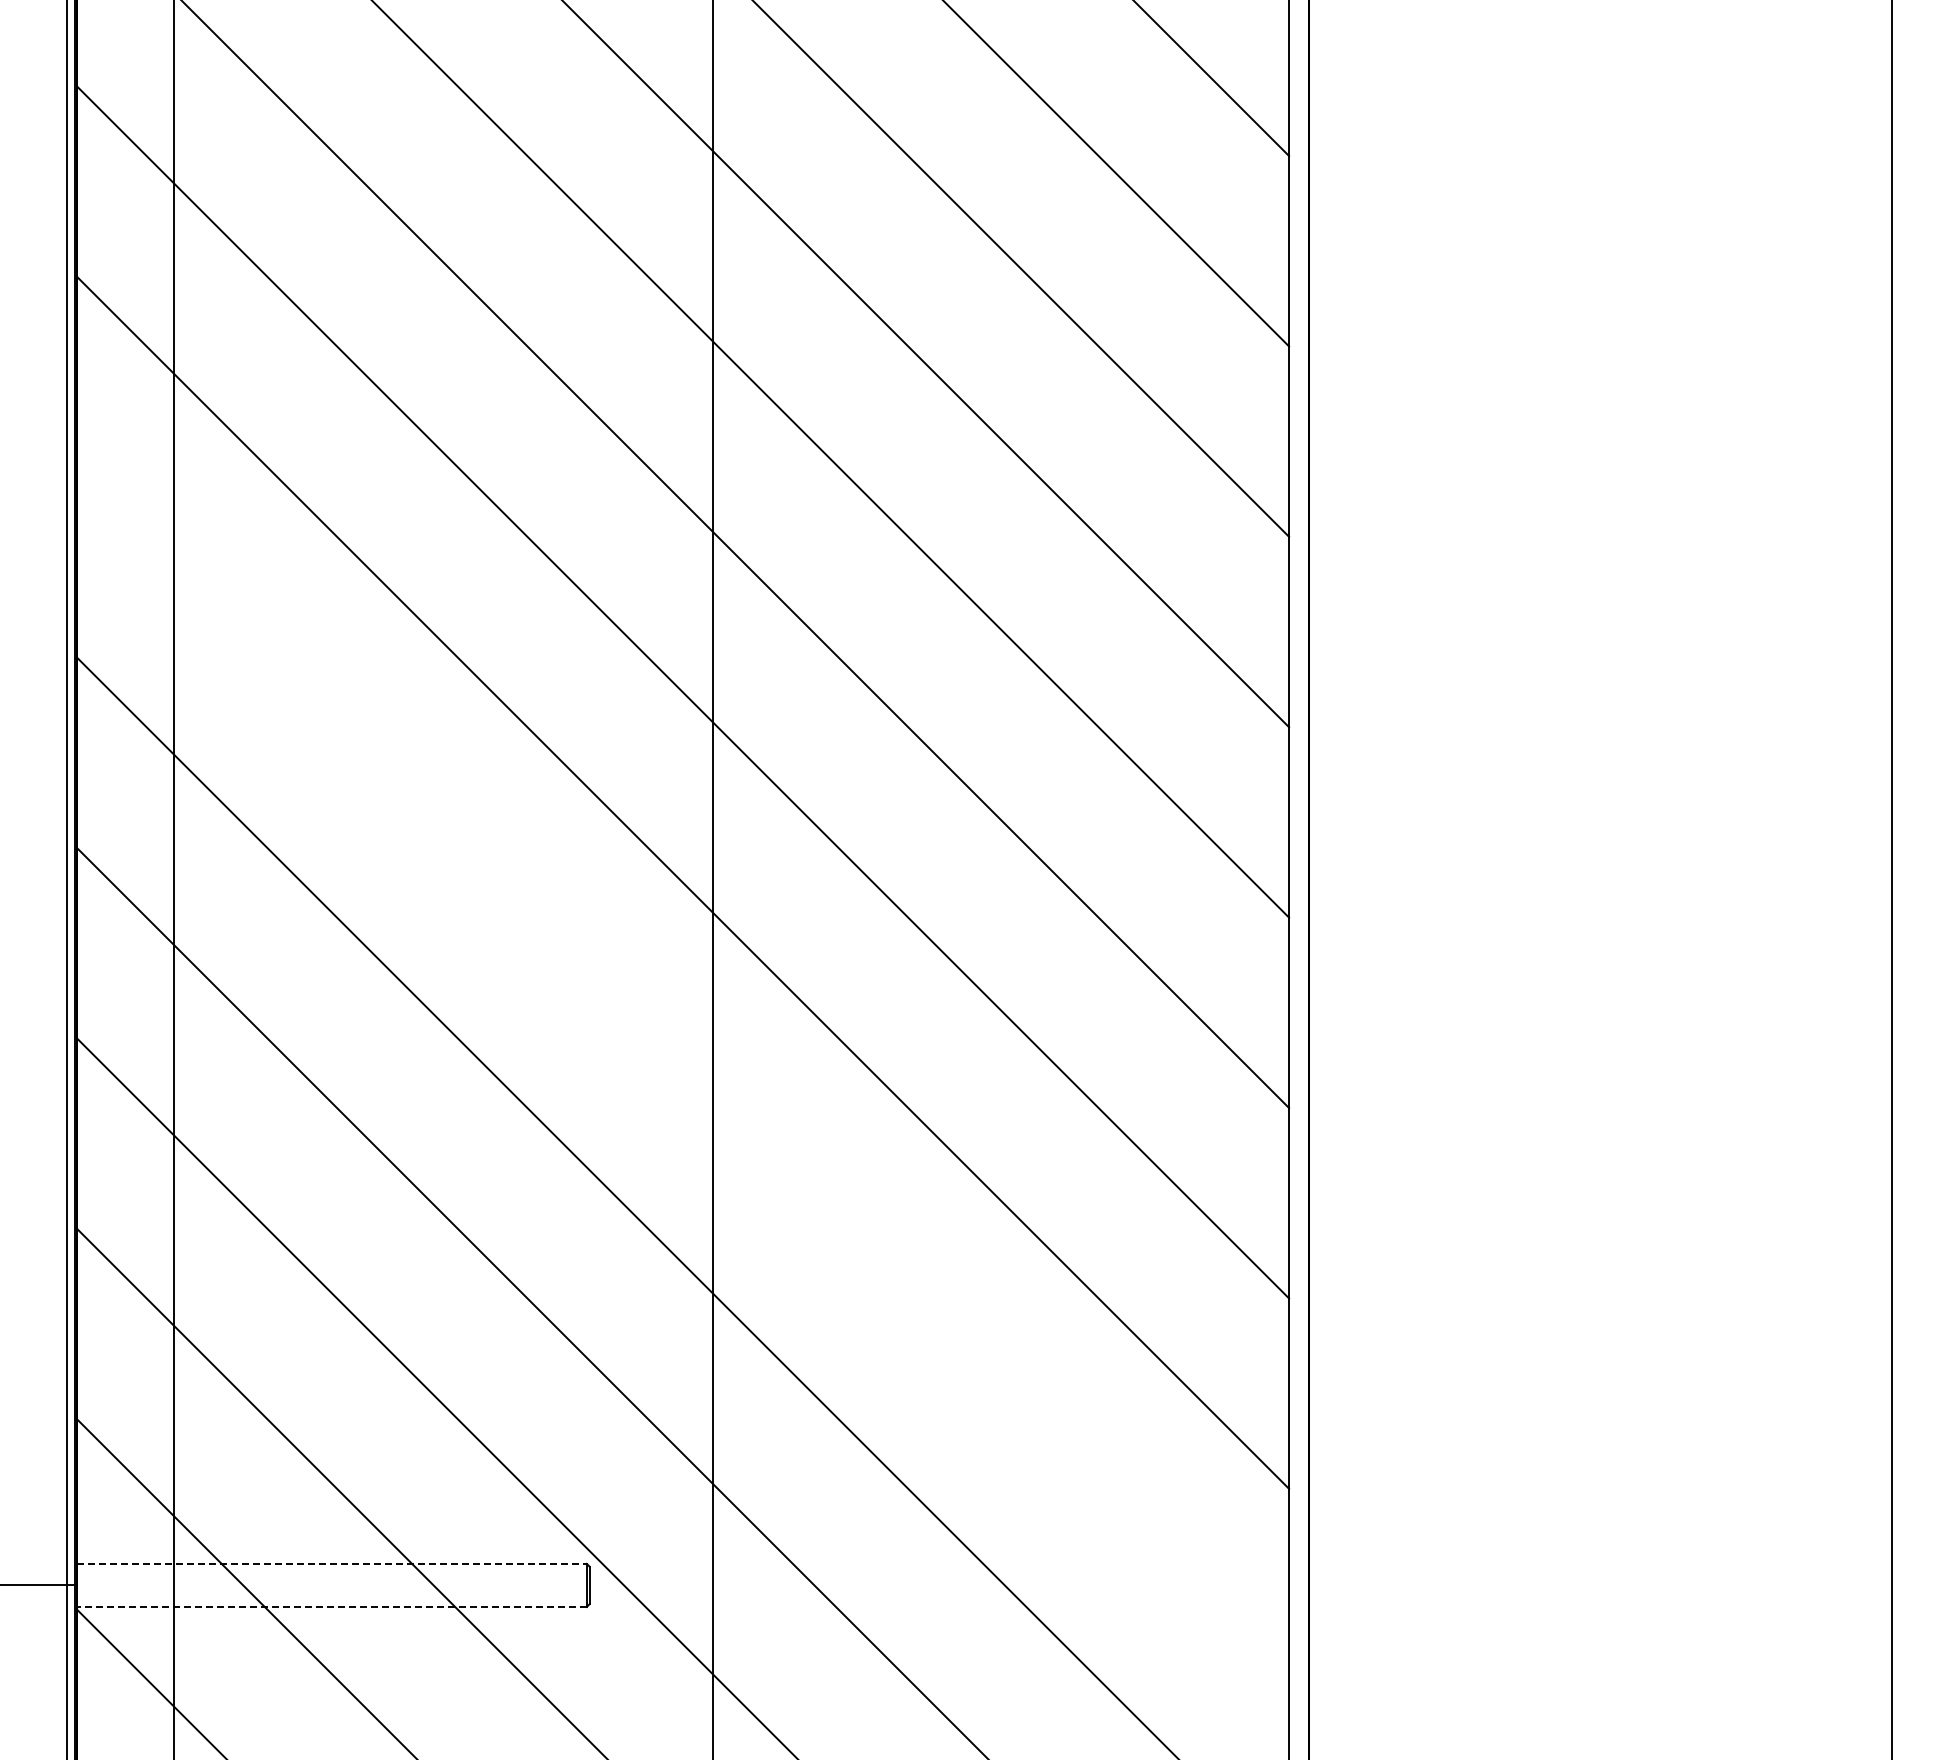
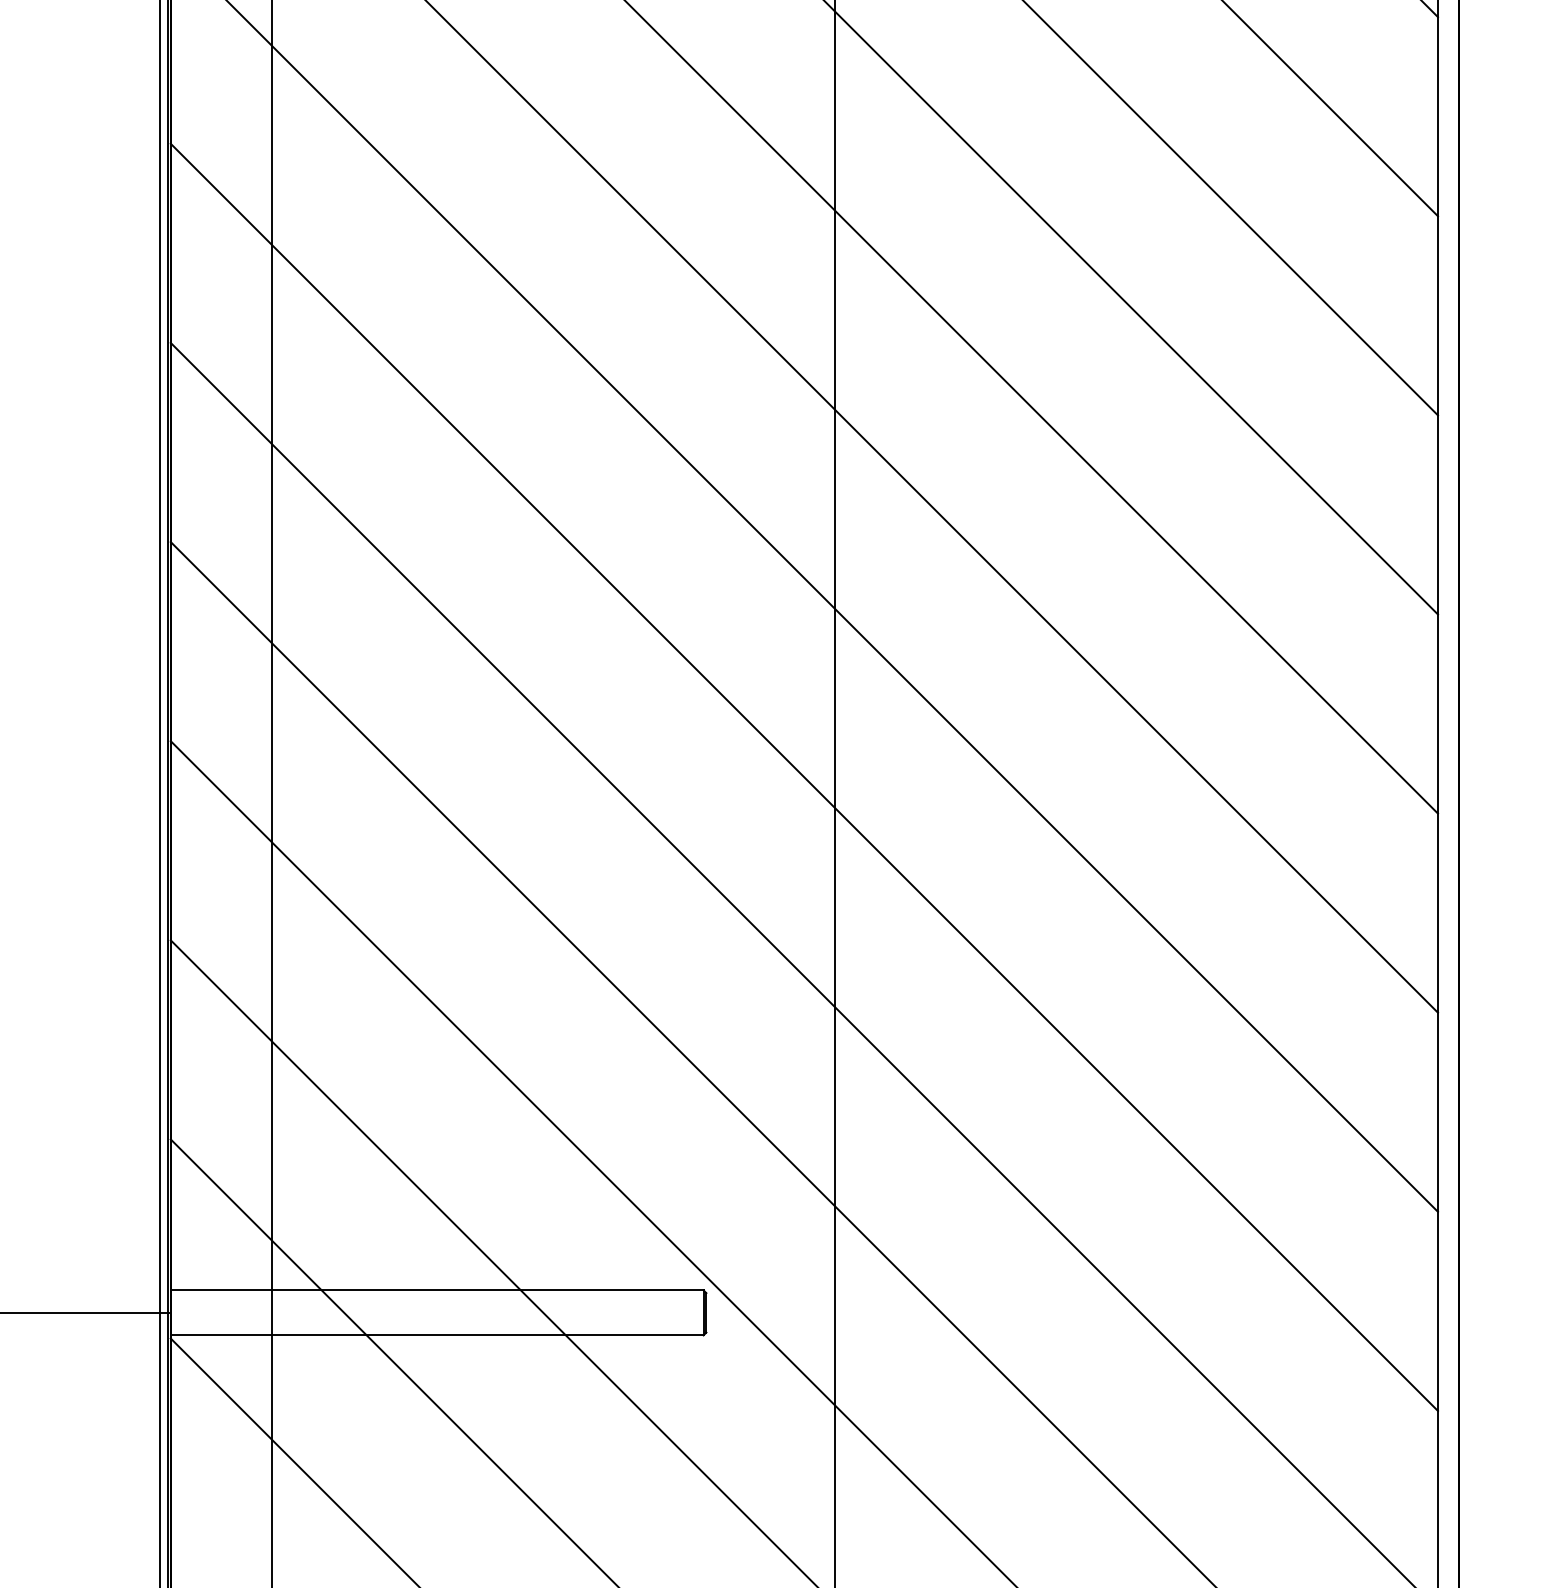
line: (683, 1073) -> (804, 777), added
line: (332, 1563) -> (437, 1289), dashed -> solid
line: (332, 1606) -> (437, 1334), dashed -> solid

